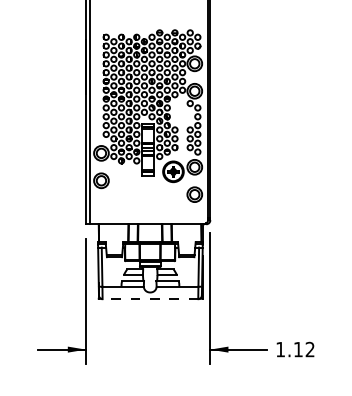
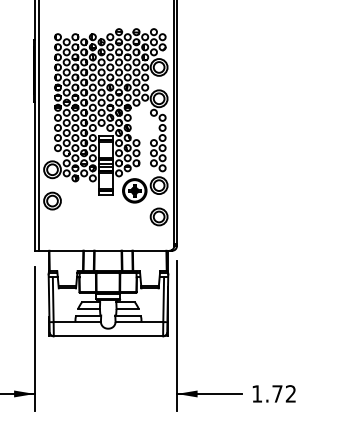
line: (150, 299) -> (108, 336), dashed -> solid
text: (298, 349) -> (277, 393), 1.12 -> 1.72

